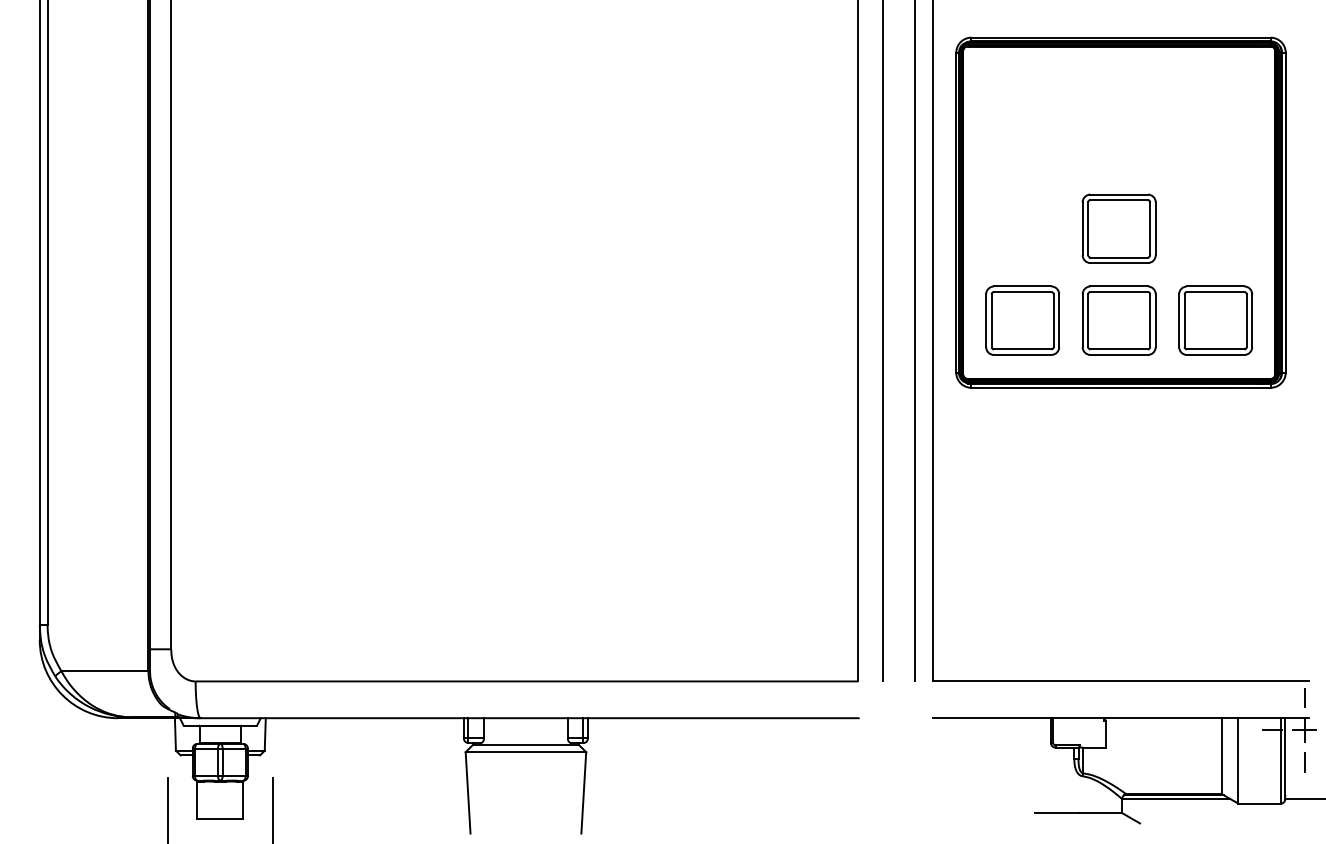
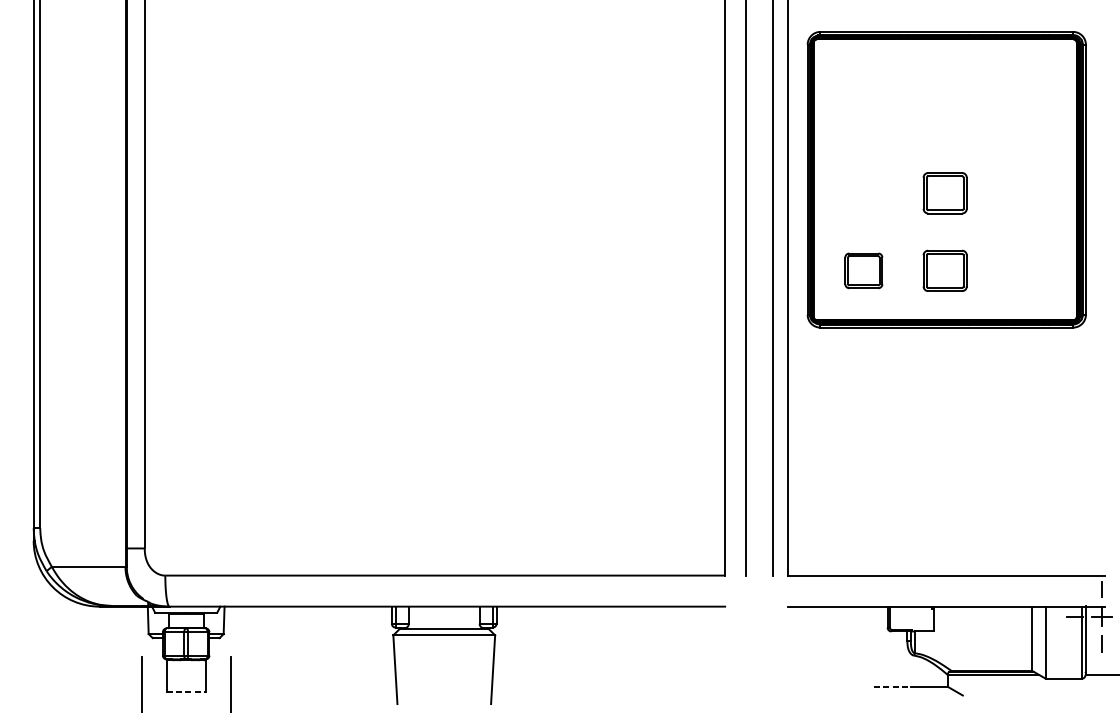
part: (1118, 228) -> (944, 193), size x0.7
part: (1022, 320) -> (863, 270), size x0.6
part: (1118, 320) -> (944, 270), size x0.7
part: (1215, 320) -> (1026, 270), removed
line: (1056, 813) -> (892, 687), solid -> dashed
line: (220, 818) -> (186, 691), solid -> dashed

